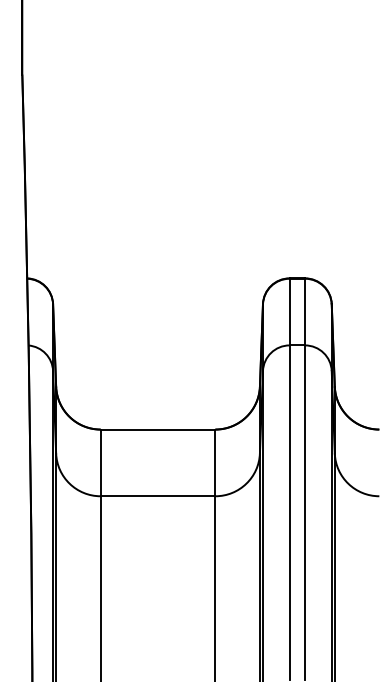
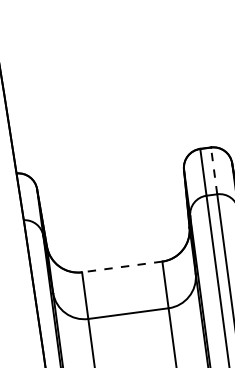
line: (305, 311) -> (214, 170), solid -> dashed
line: (157, 429) -> (121, 266), solid -> dashed

